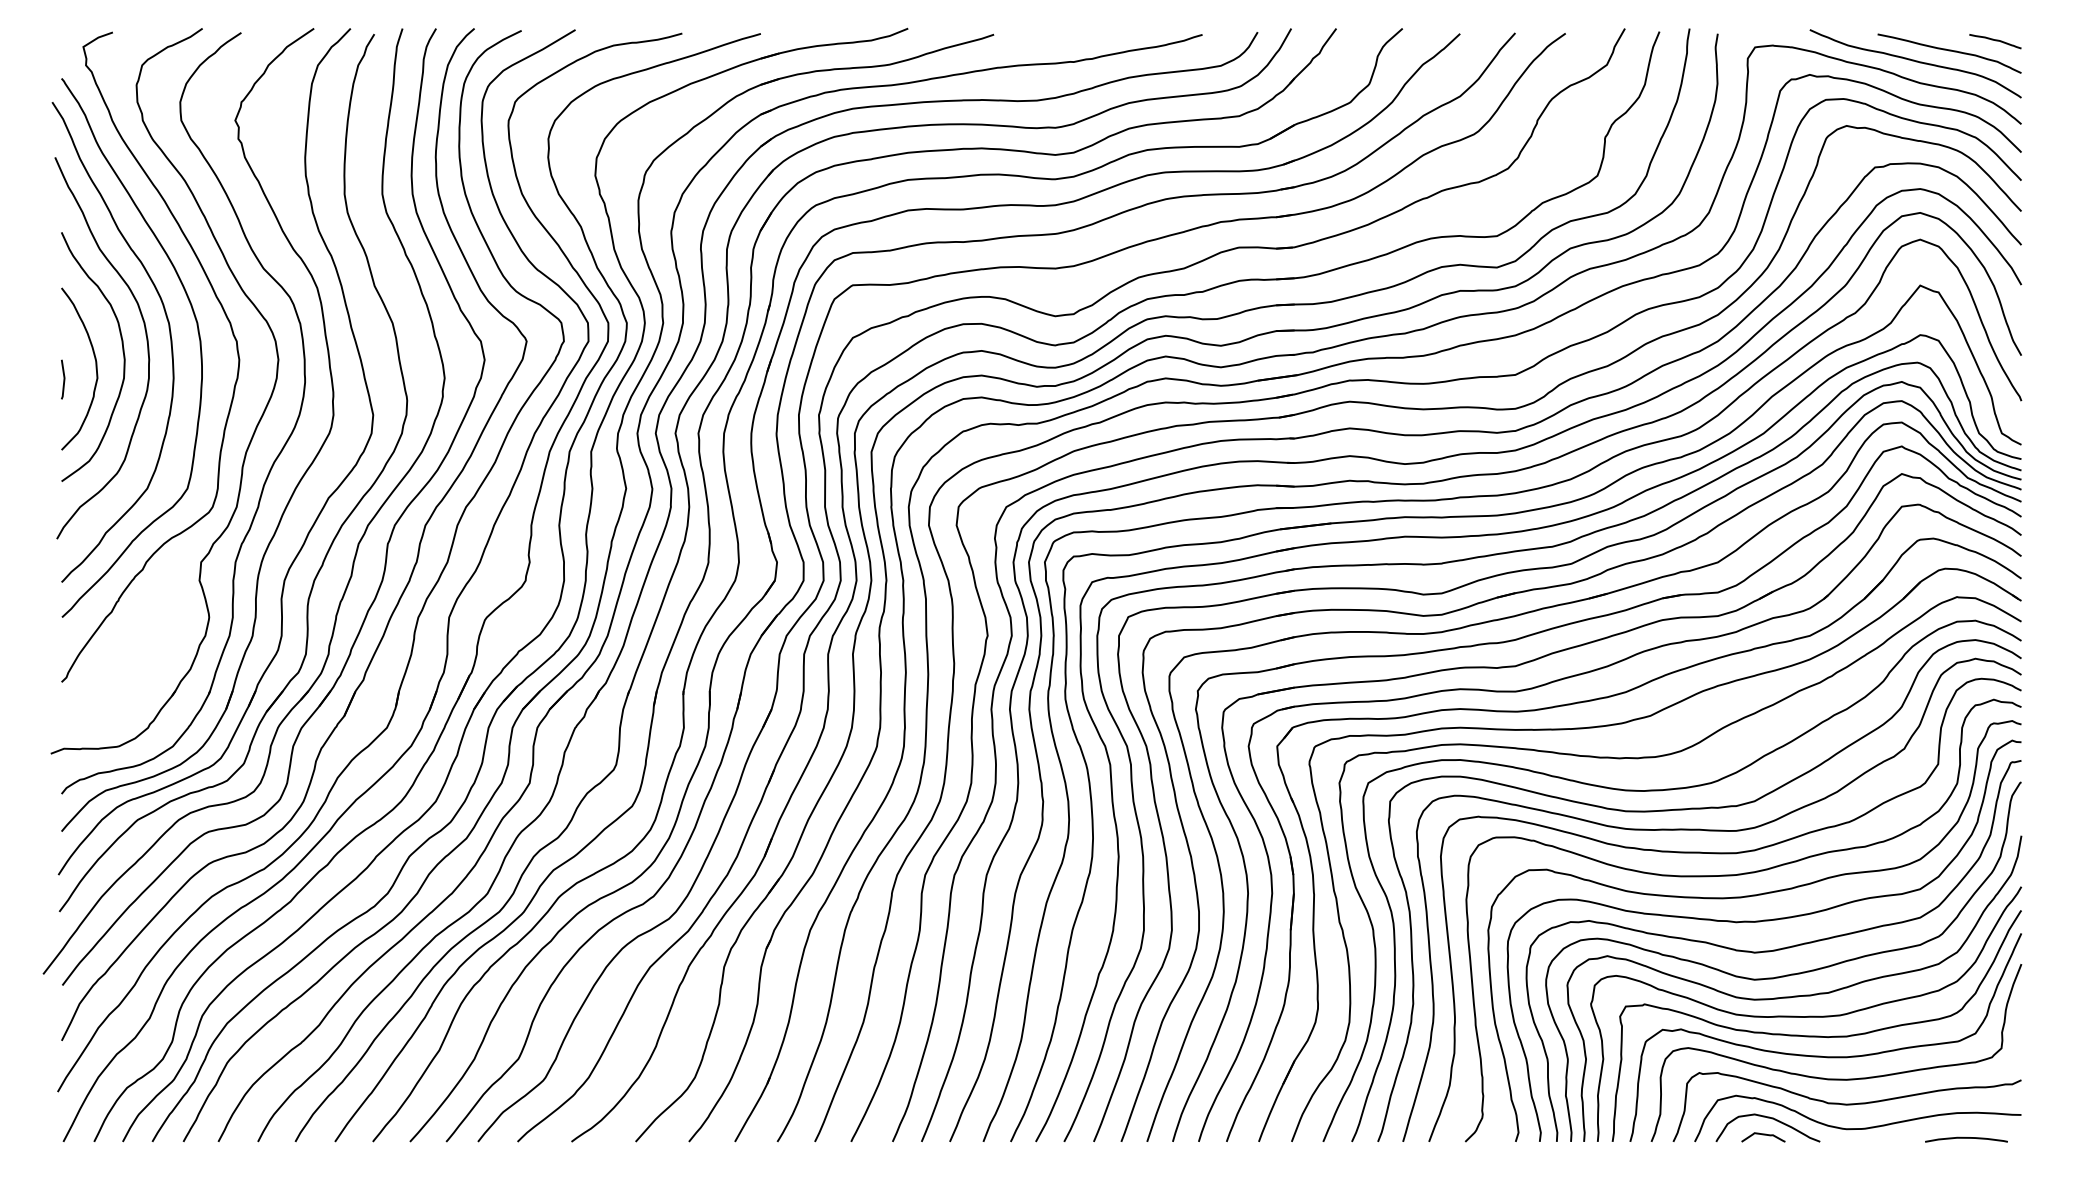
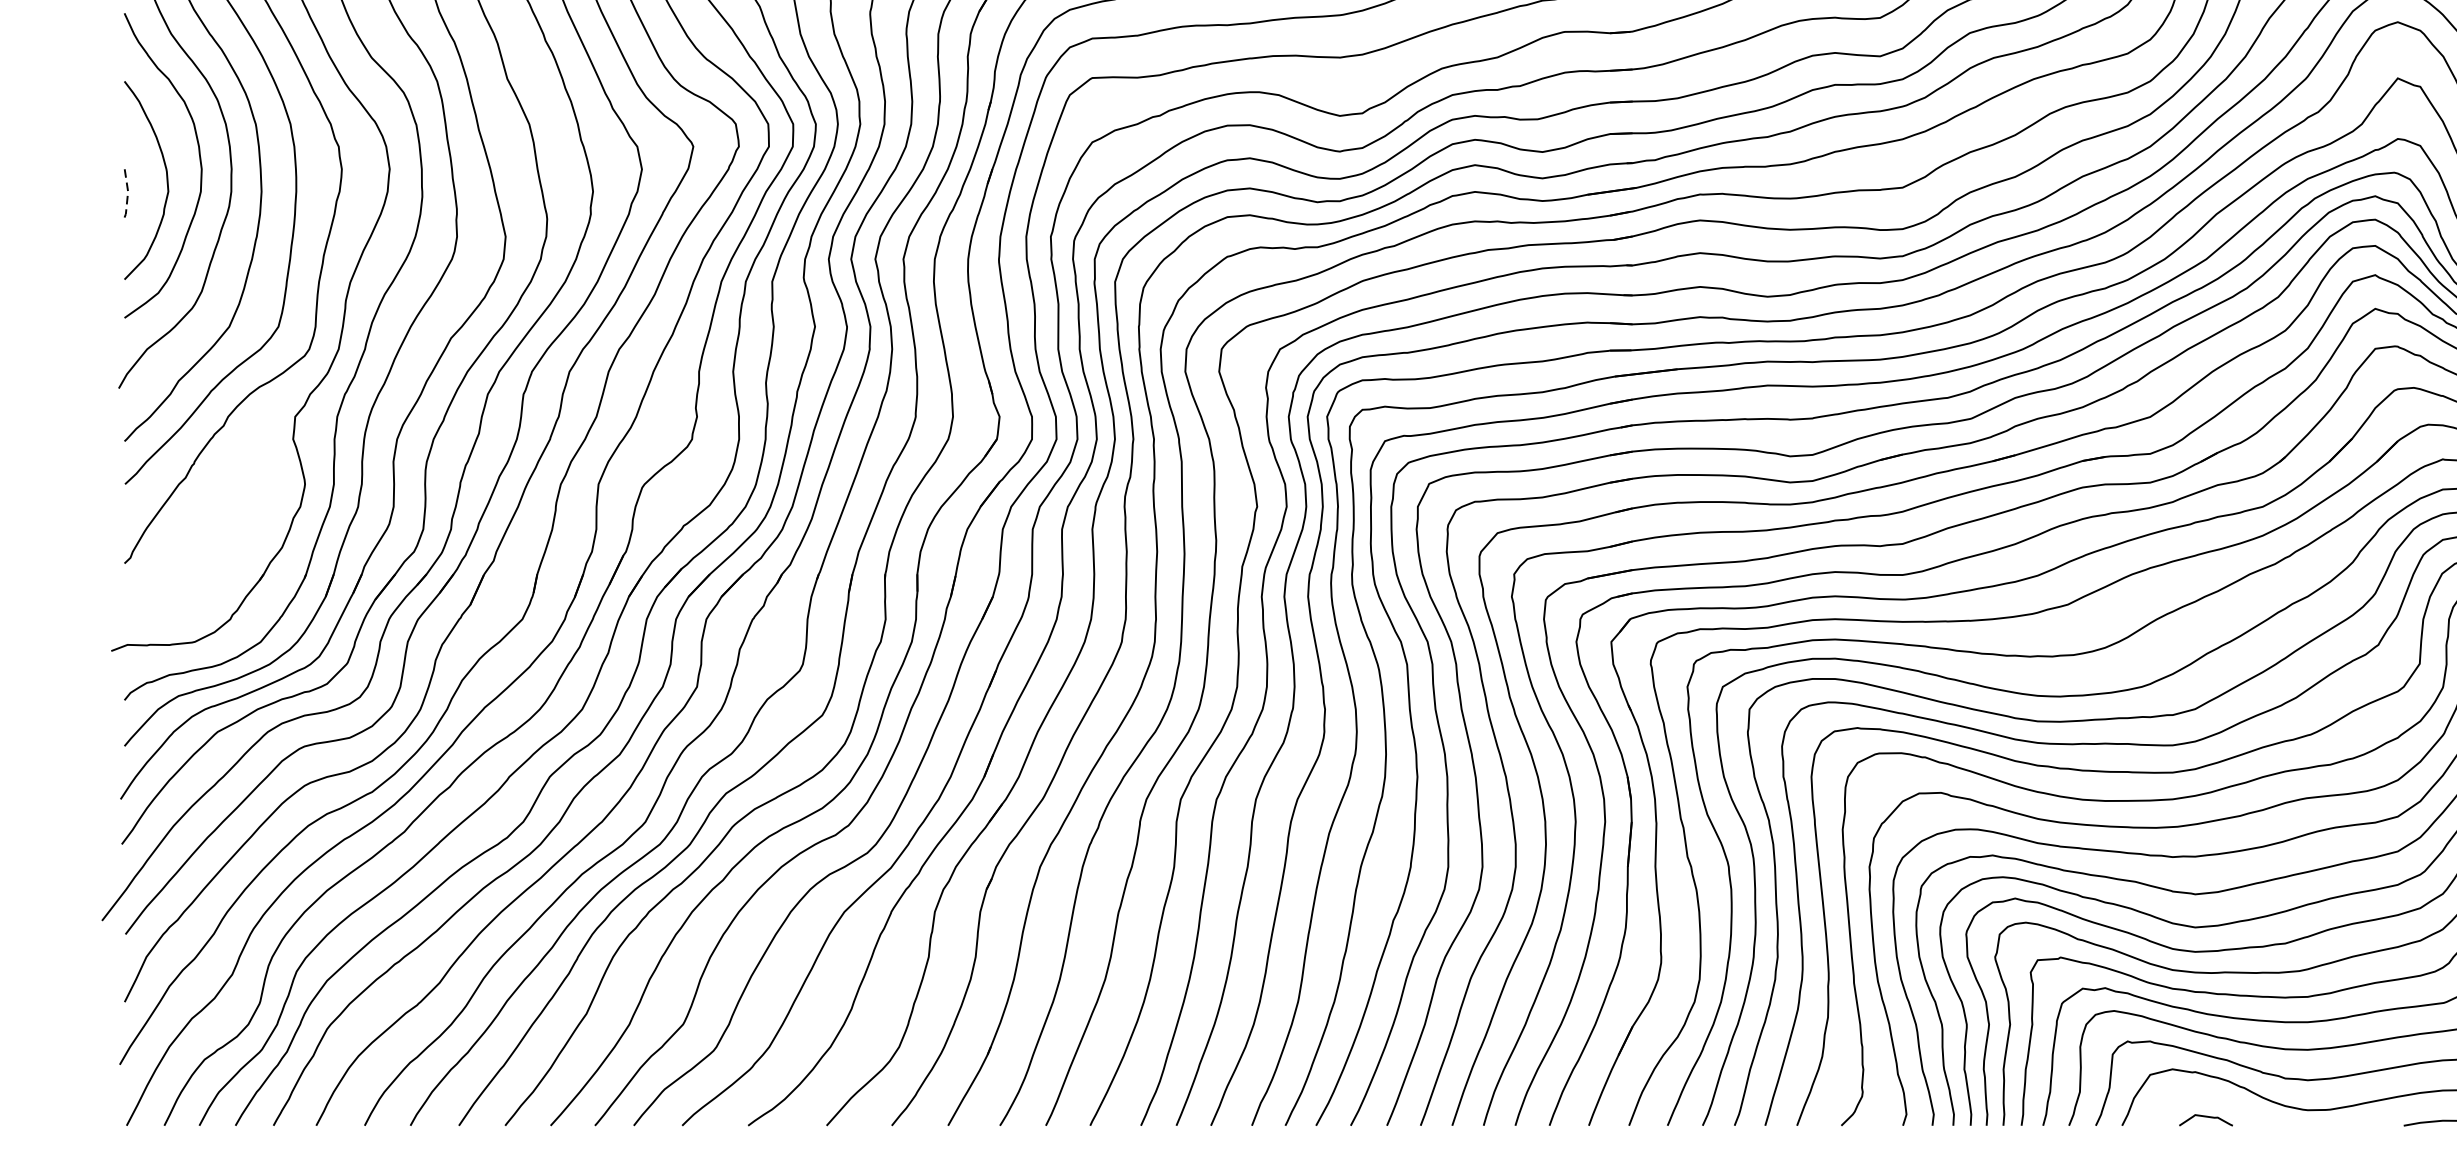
line: (64, 379) -> (128, 193), solid -> dashed
curve: (1767, 1118) -> (2210, 1097), removed

